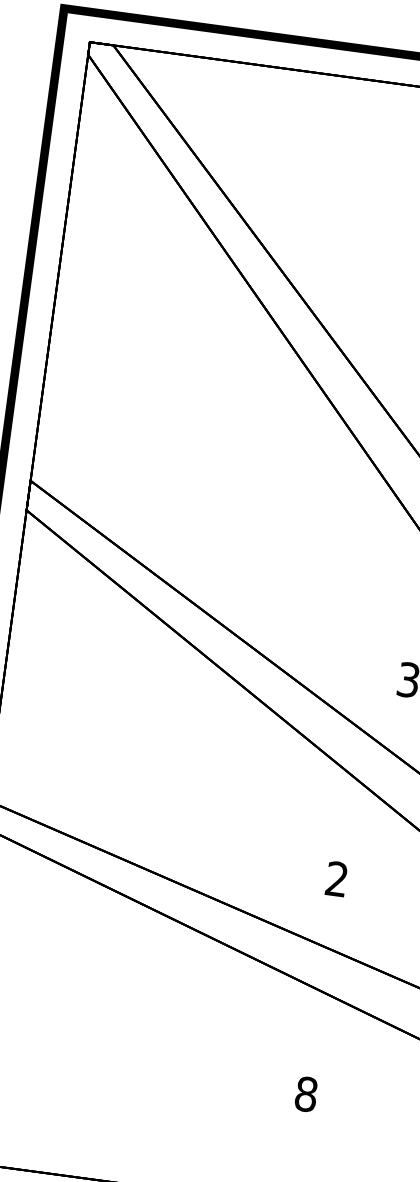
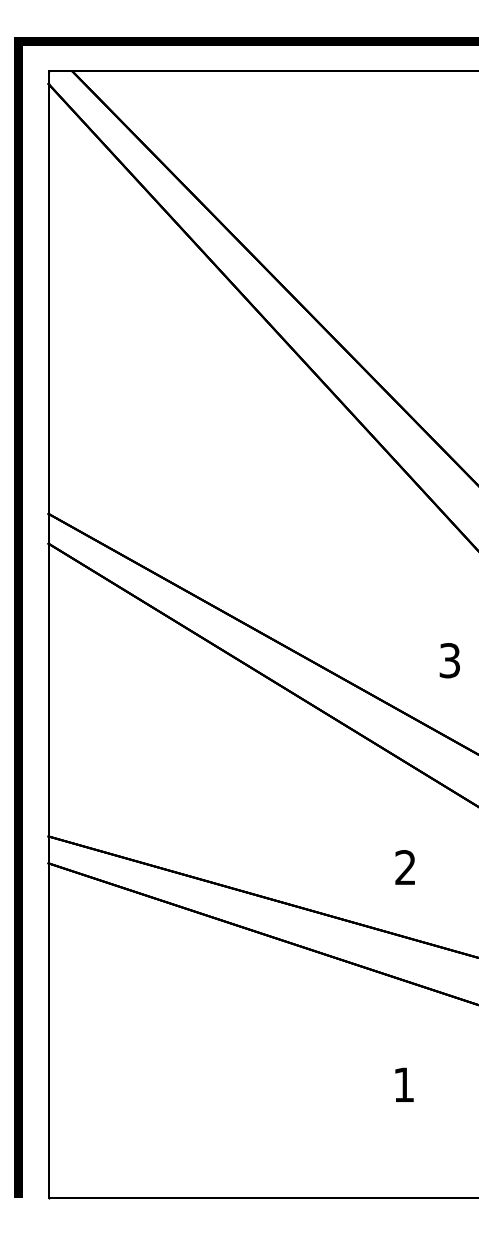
text: (305, 1093) -> (403, 1084), 8 -> 1

